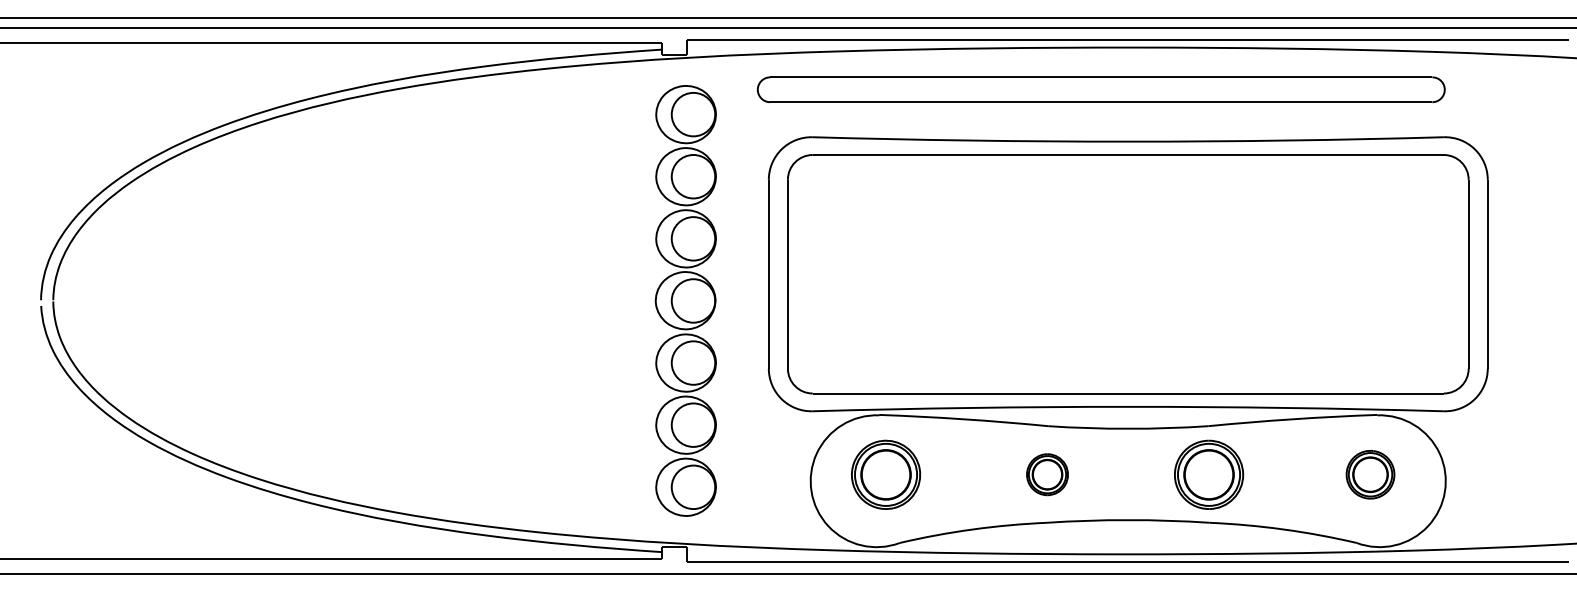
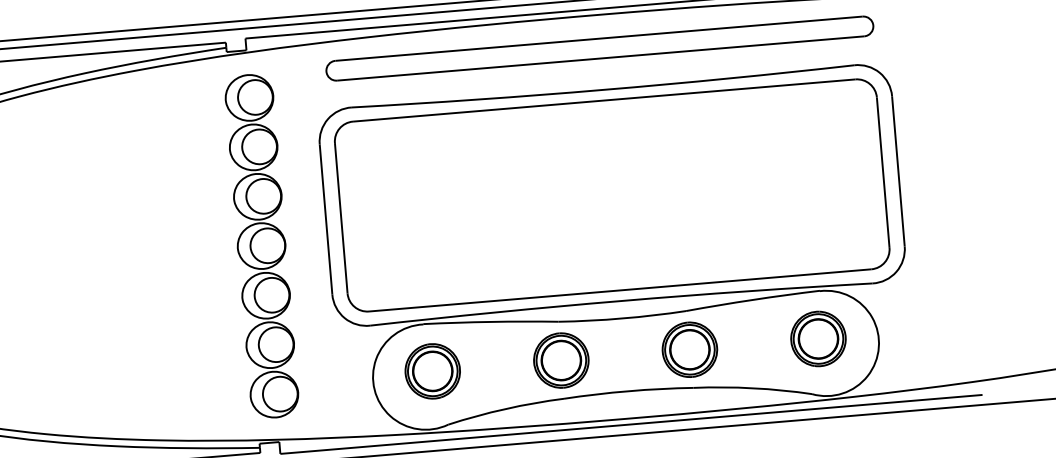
part: (1100, 89) -> (599, 48), moved
part: (1047, 474) -> (561, 360), size x1.67
part: (1370, 474) -> (818, 338), size x1.43

